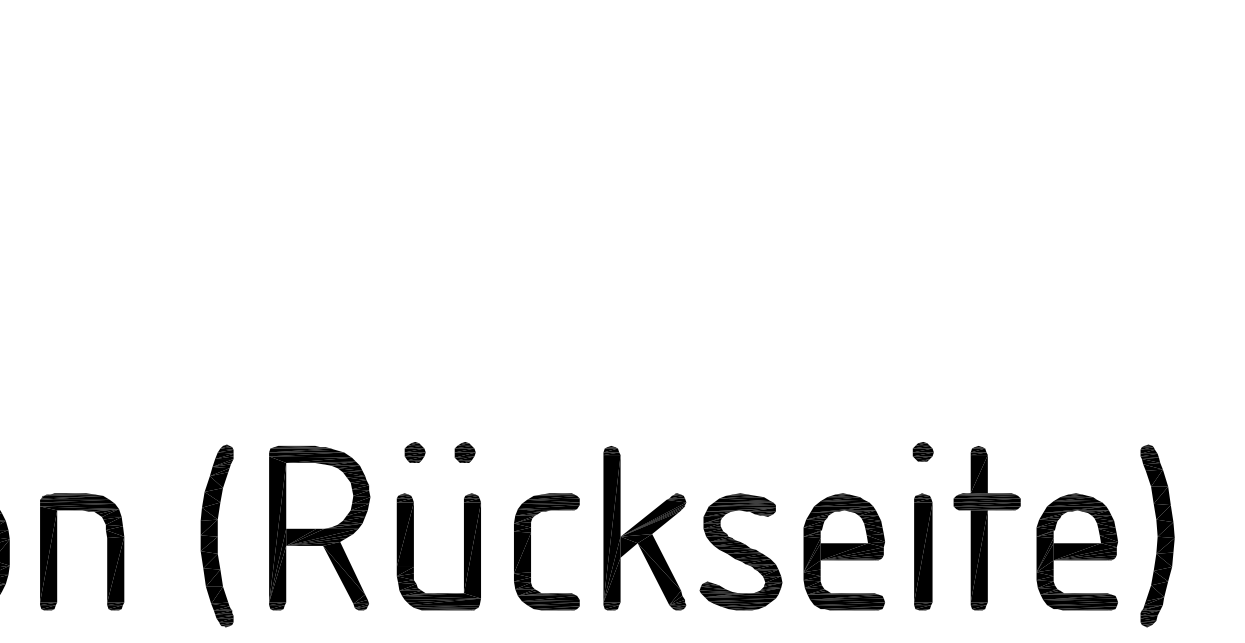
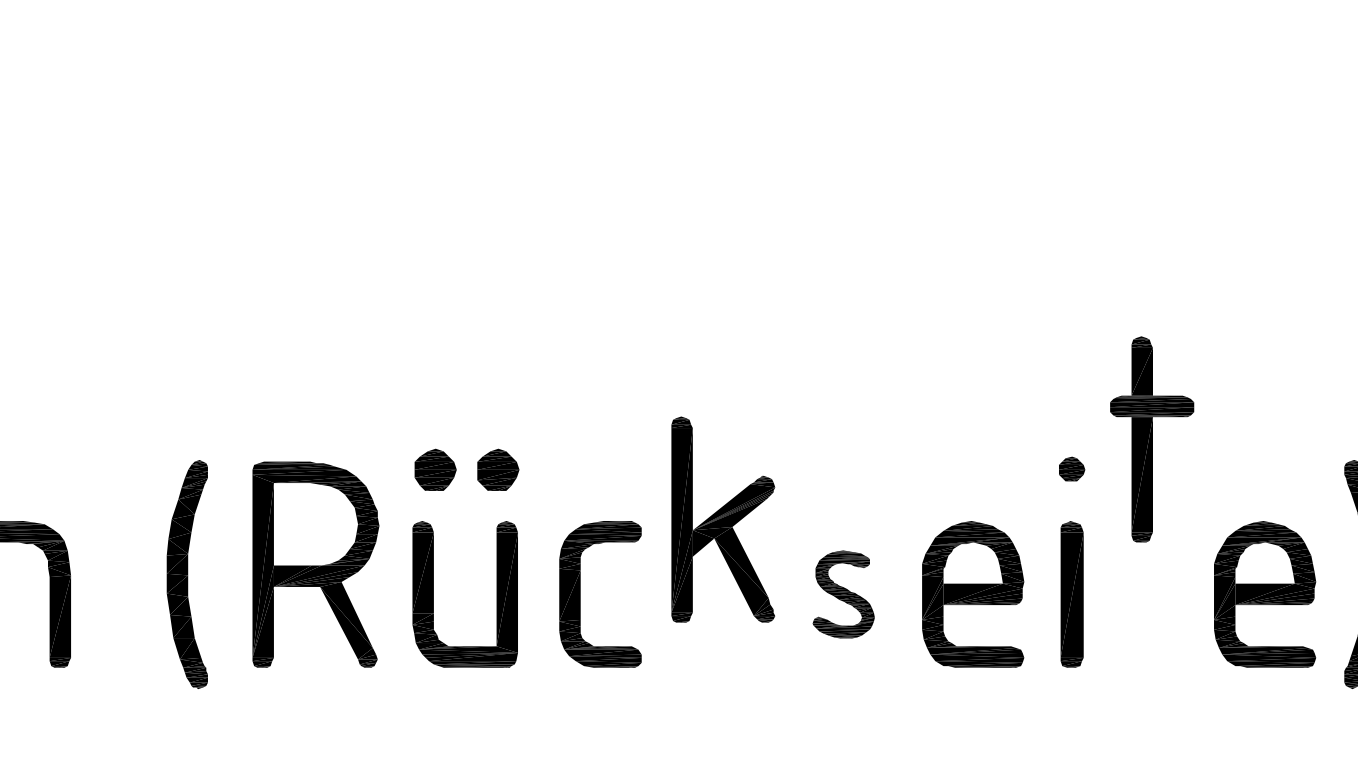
part: (414, 452) -> (434, 469), size x1.6
part: (464, 452) -> (497, 469), size x1.6
part: (644, 528) -> (722, 520), moved
part: (986, 528) -> (1151, 439), moved
part: (740, 551) -> (843, 593), size x0.6

